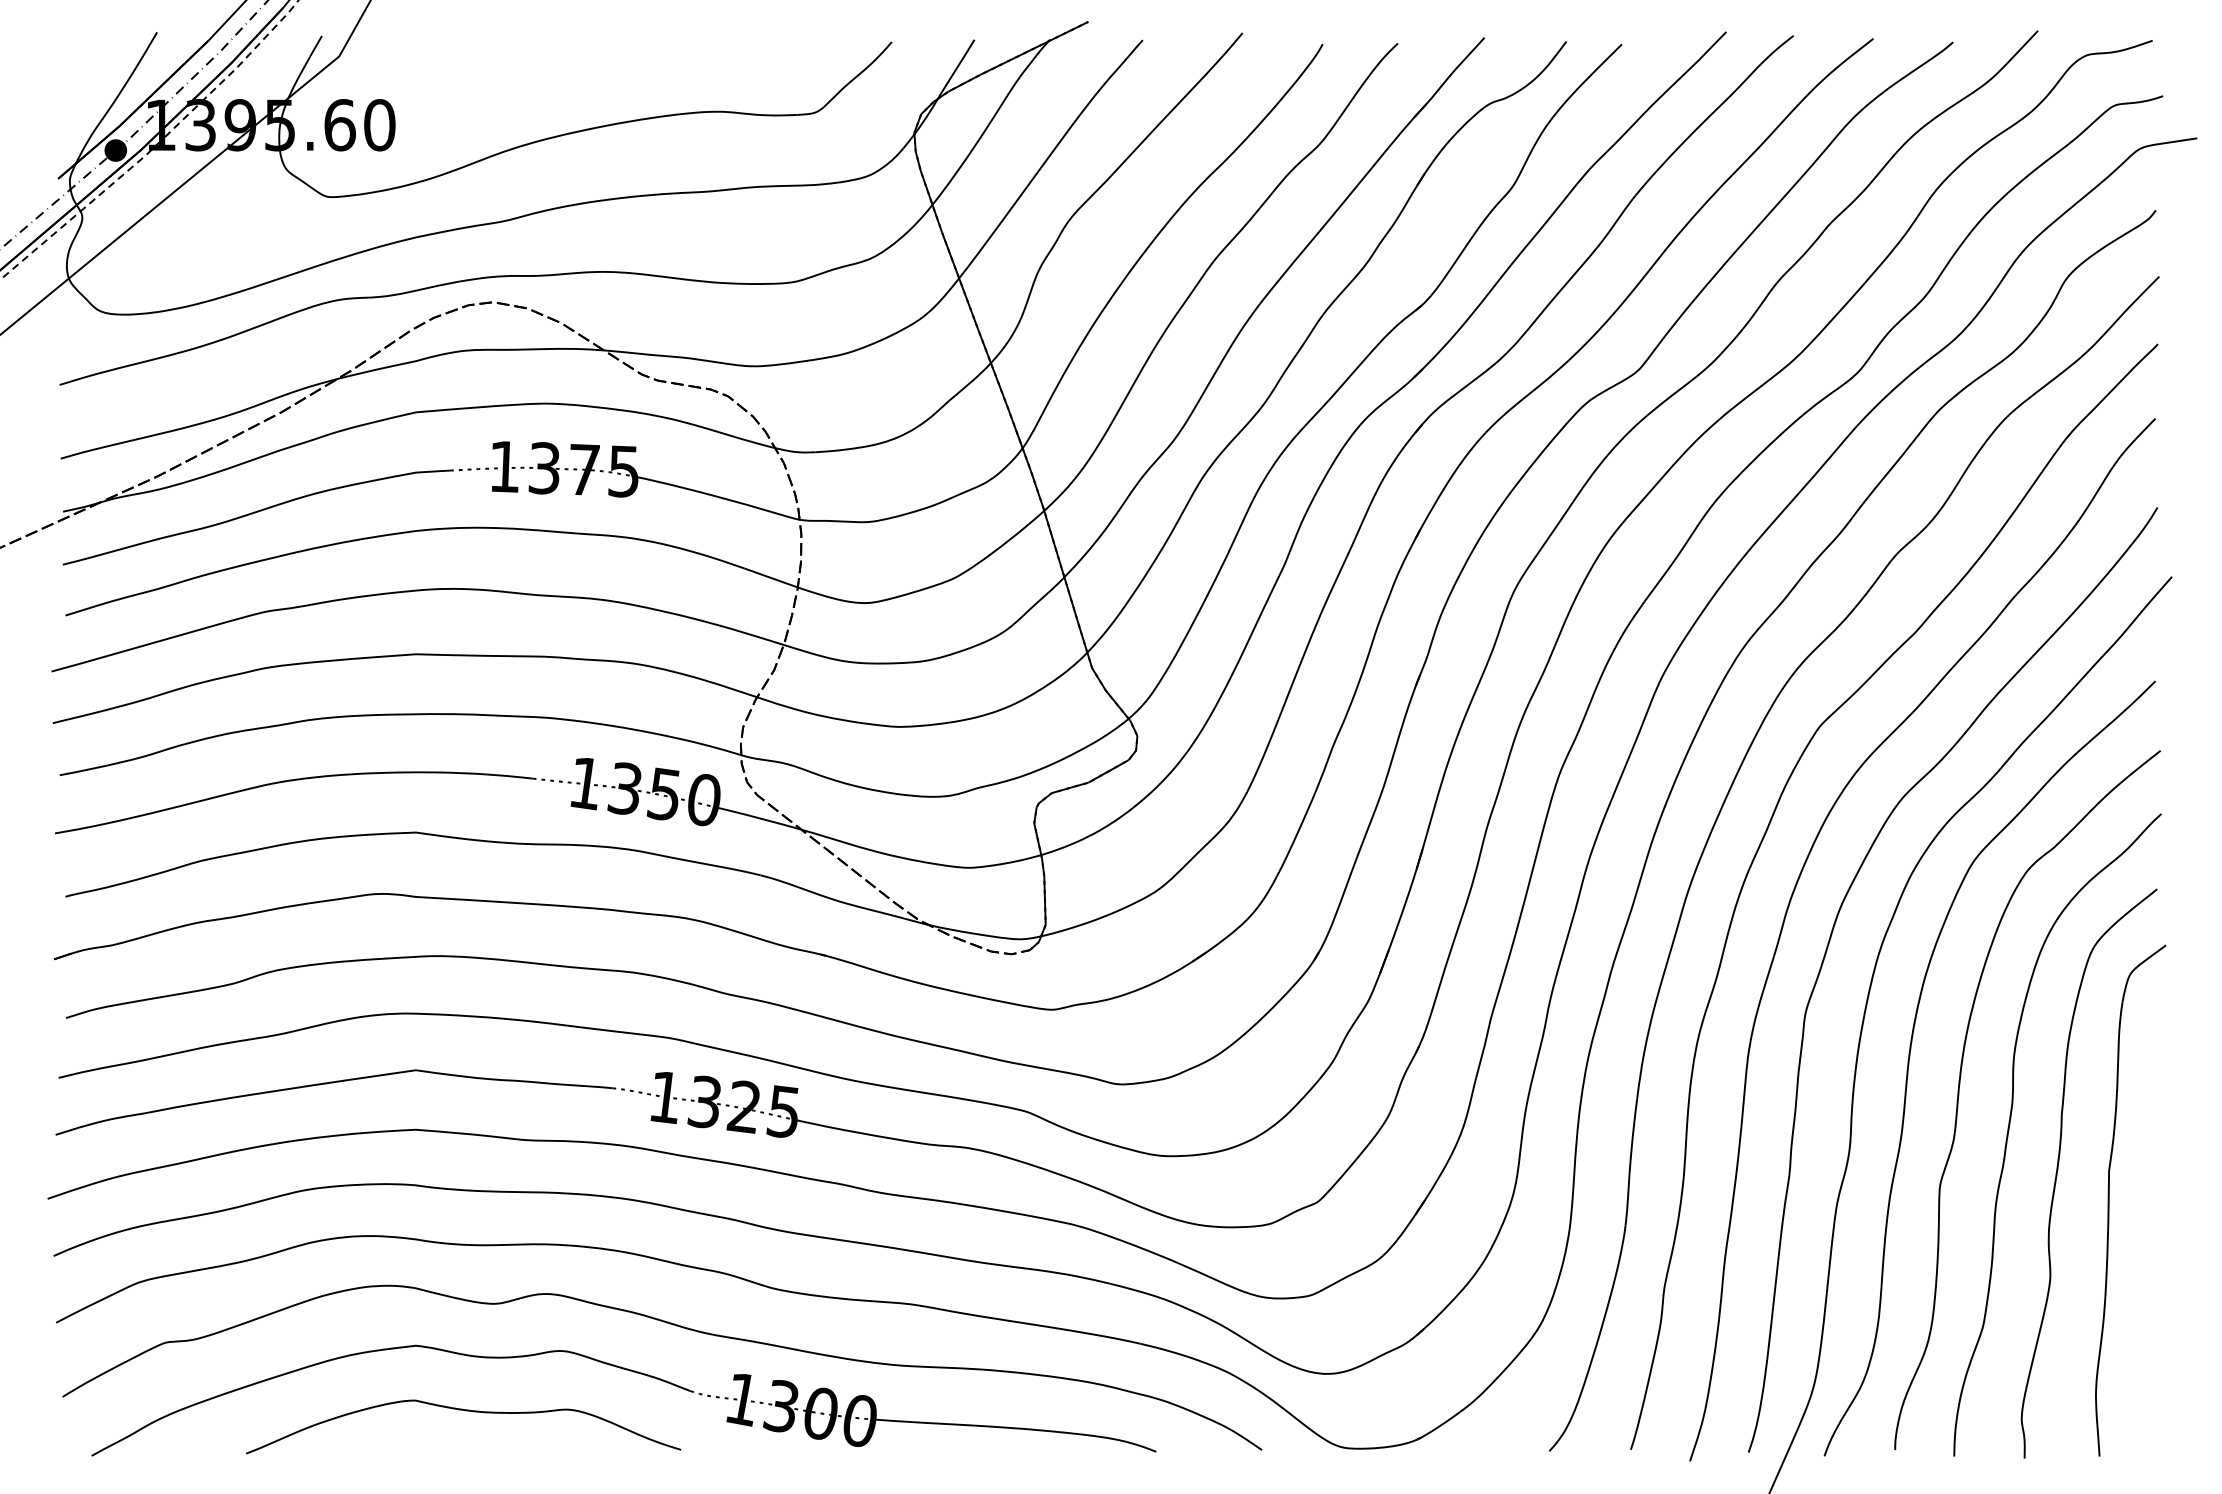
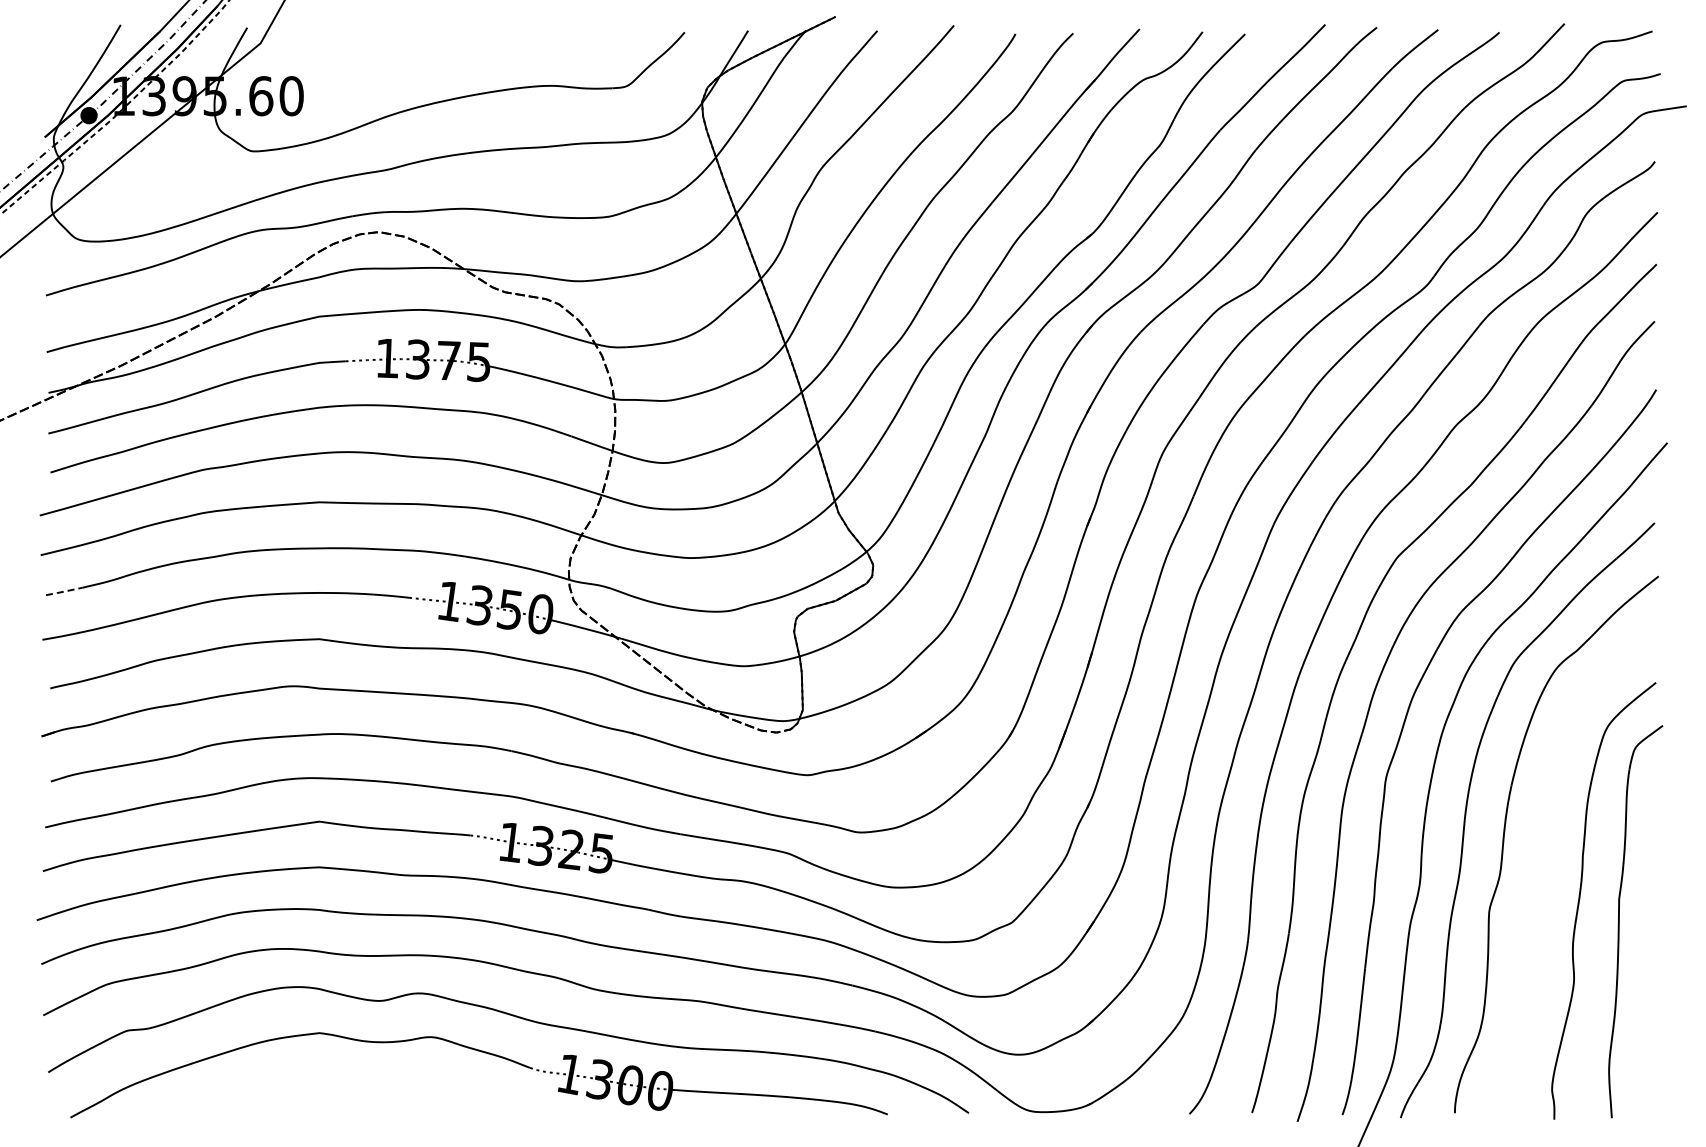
line: (83, 770) -> (64, 591), solid -> dashed
curve: (2010, 1127) -> (1543, 865), removed
curve: (464, 1411) -> (356, 1083), removed

